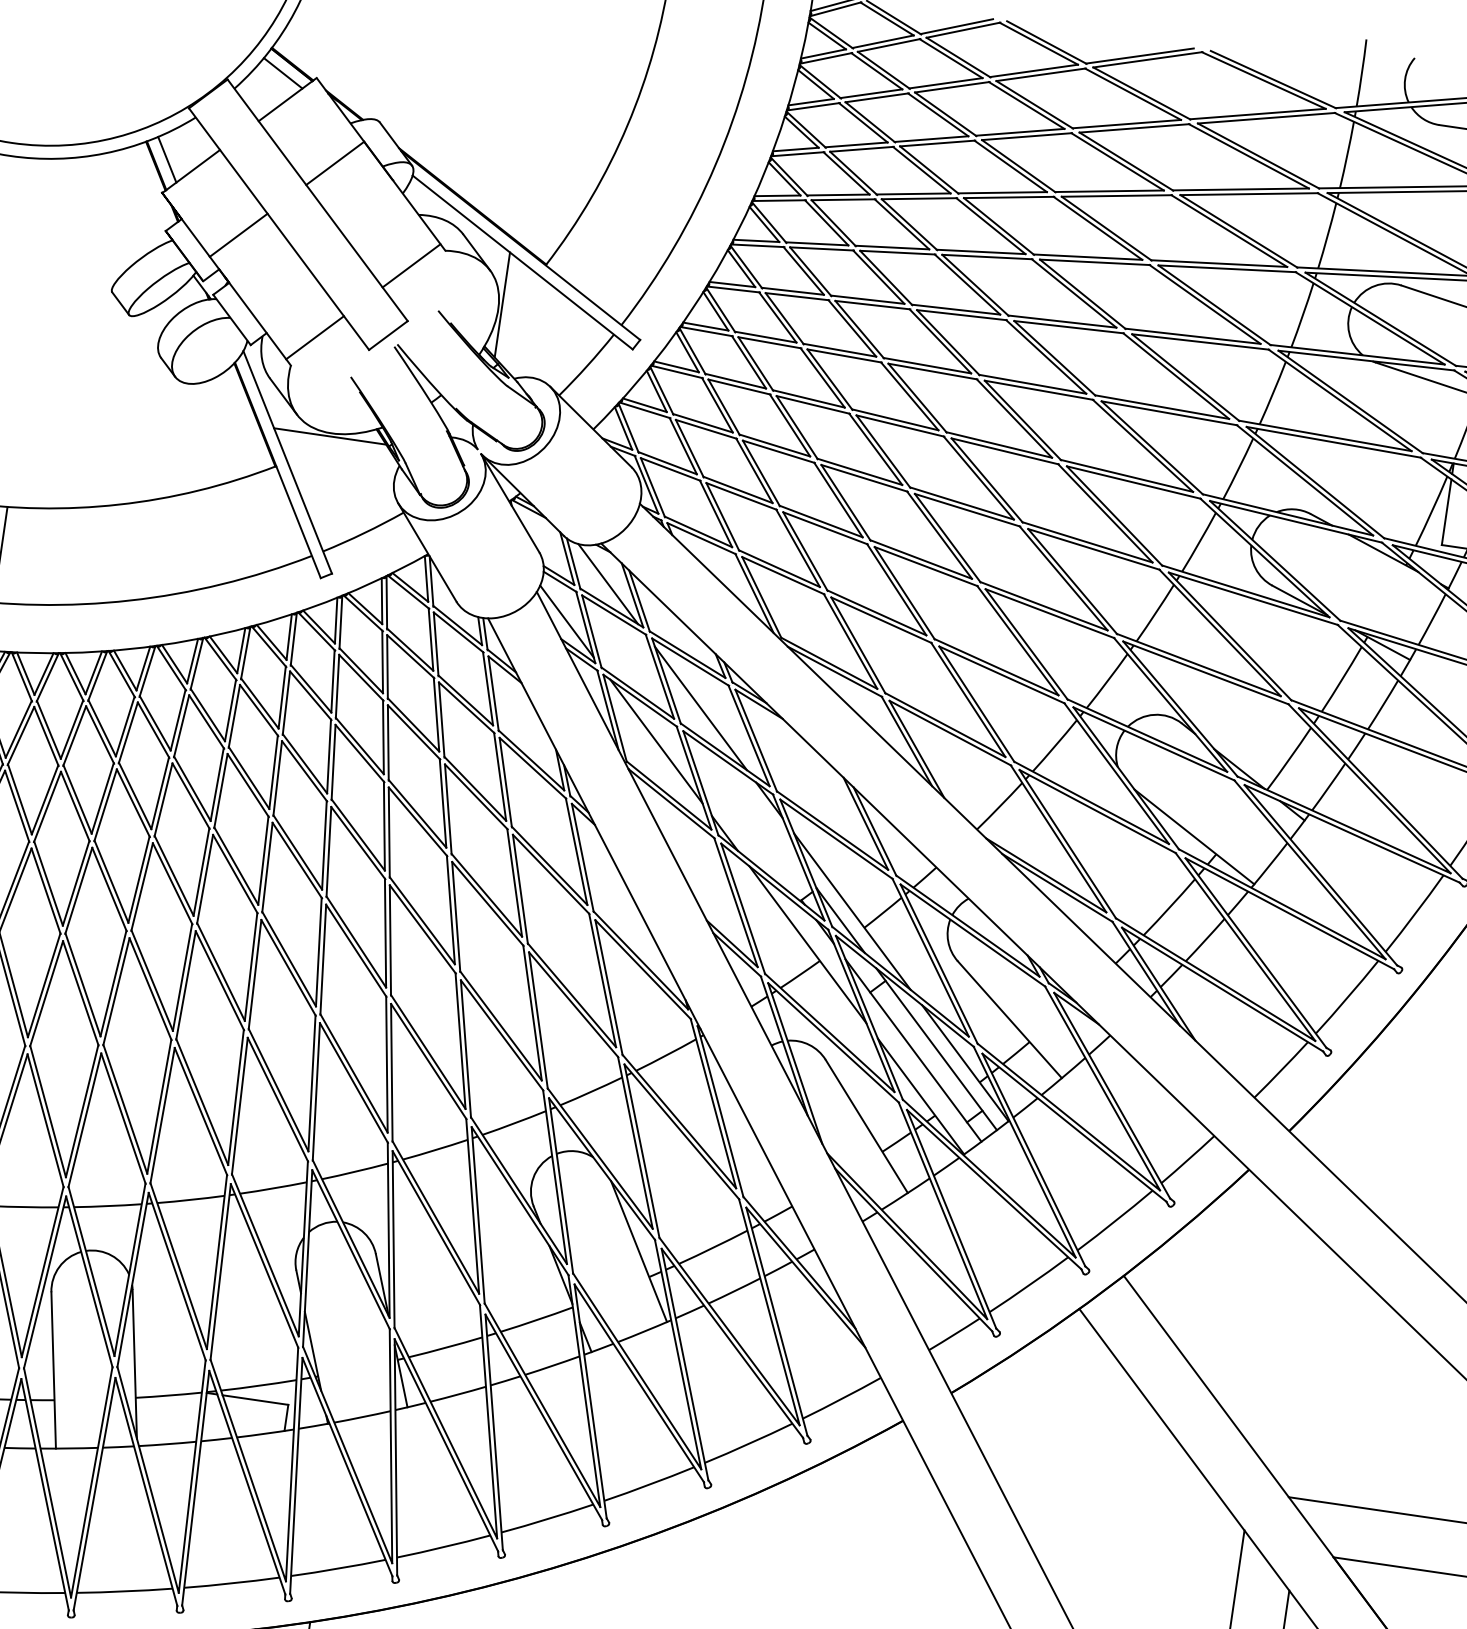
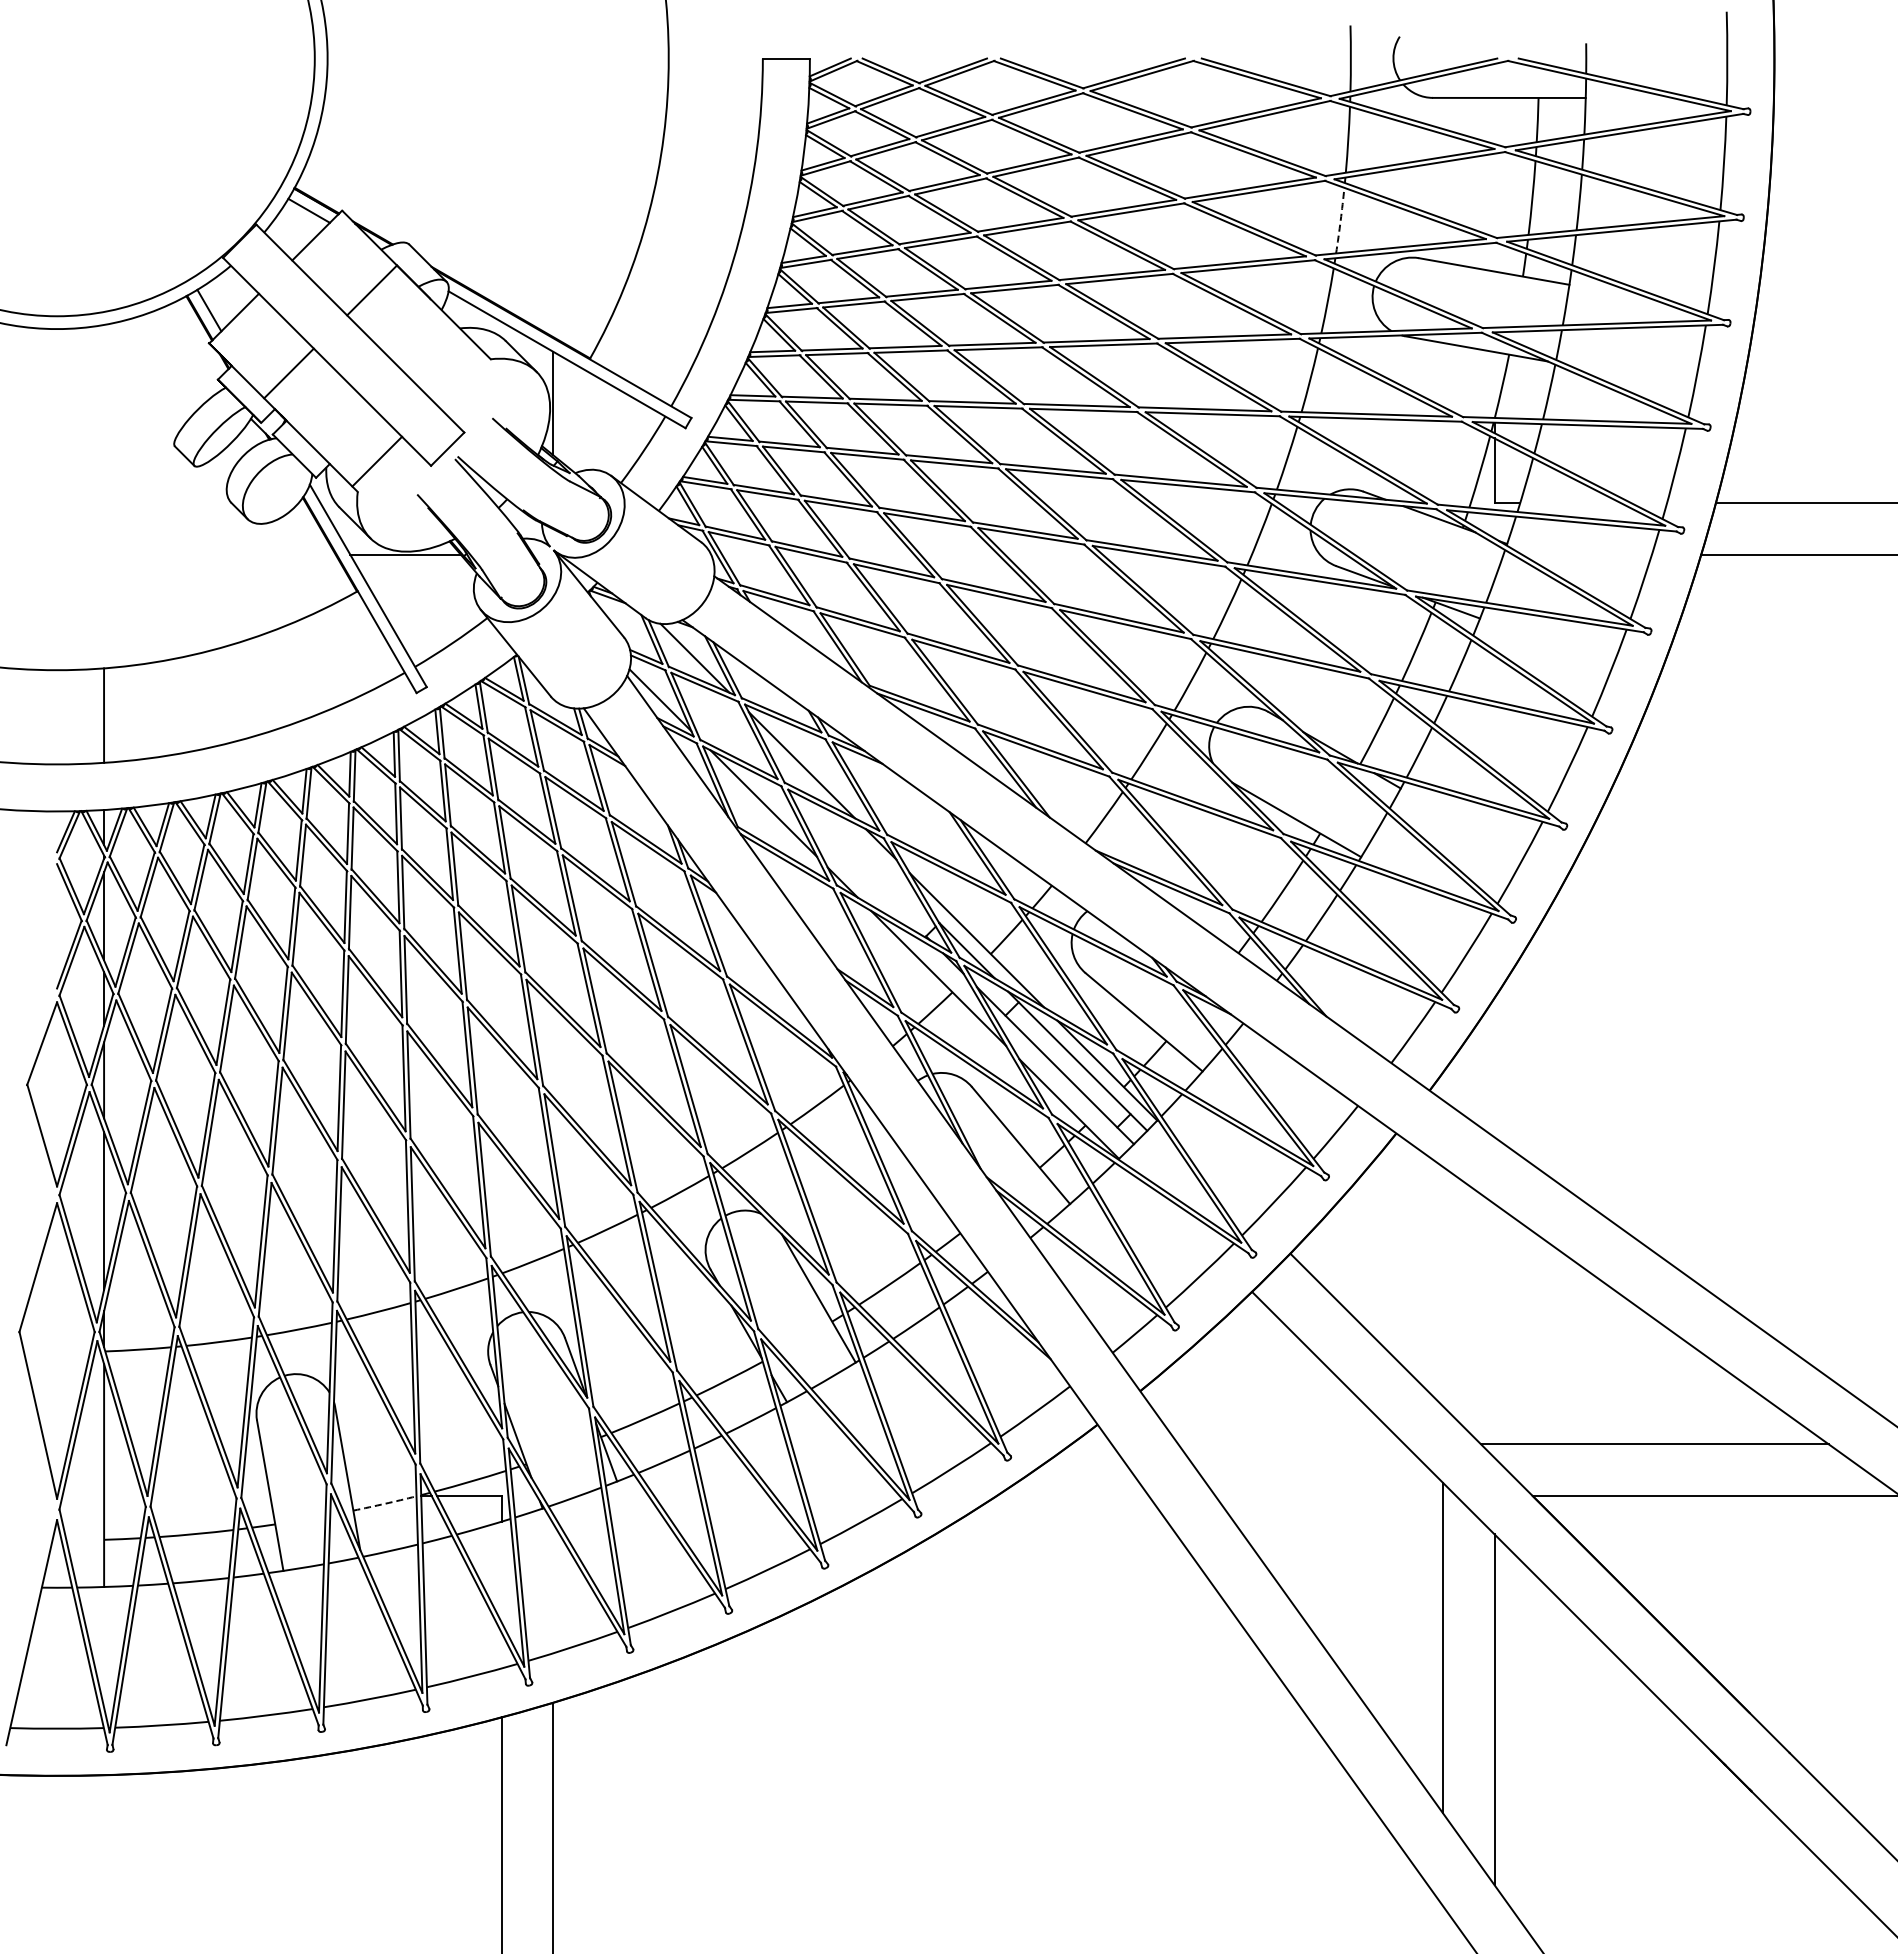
arc: (1327, 235) -> (1340, 220), solid -> dashed
line: (411, 265) -> (460, 378), removed
arc: (169, 1395) -> (385, 1503), solid -> dashed

